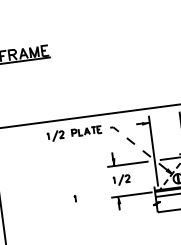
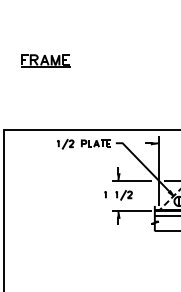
line: (136, 146) -> (142, 164), dashed -> solid
line: (75, 198) -> (105, 194), moved

